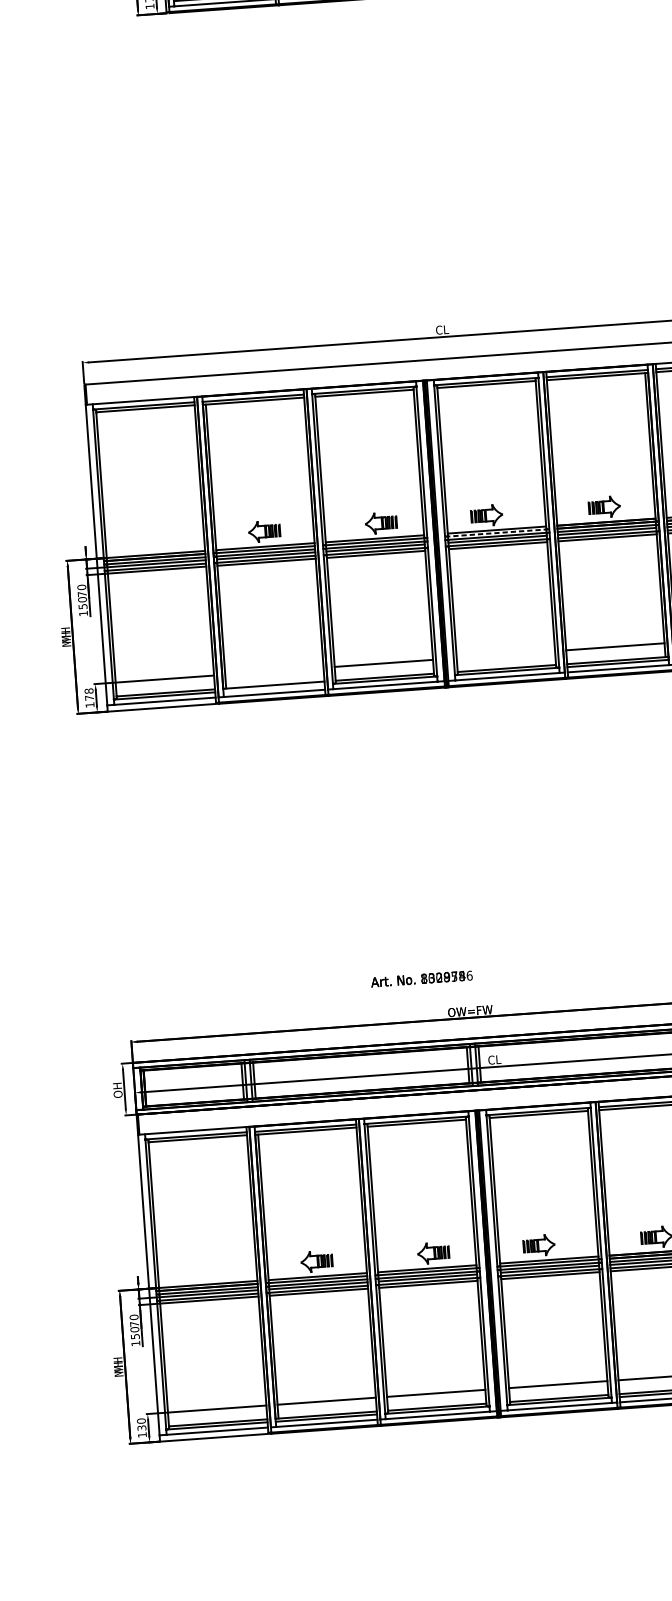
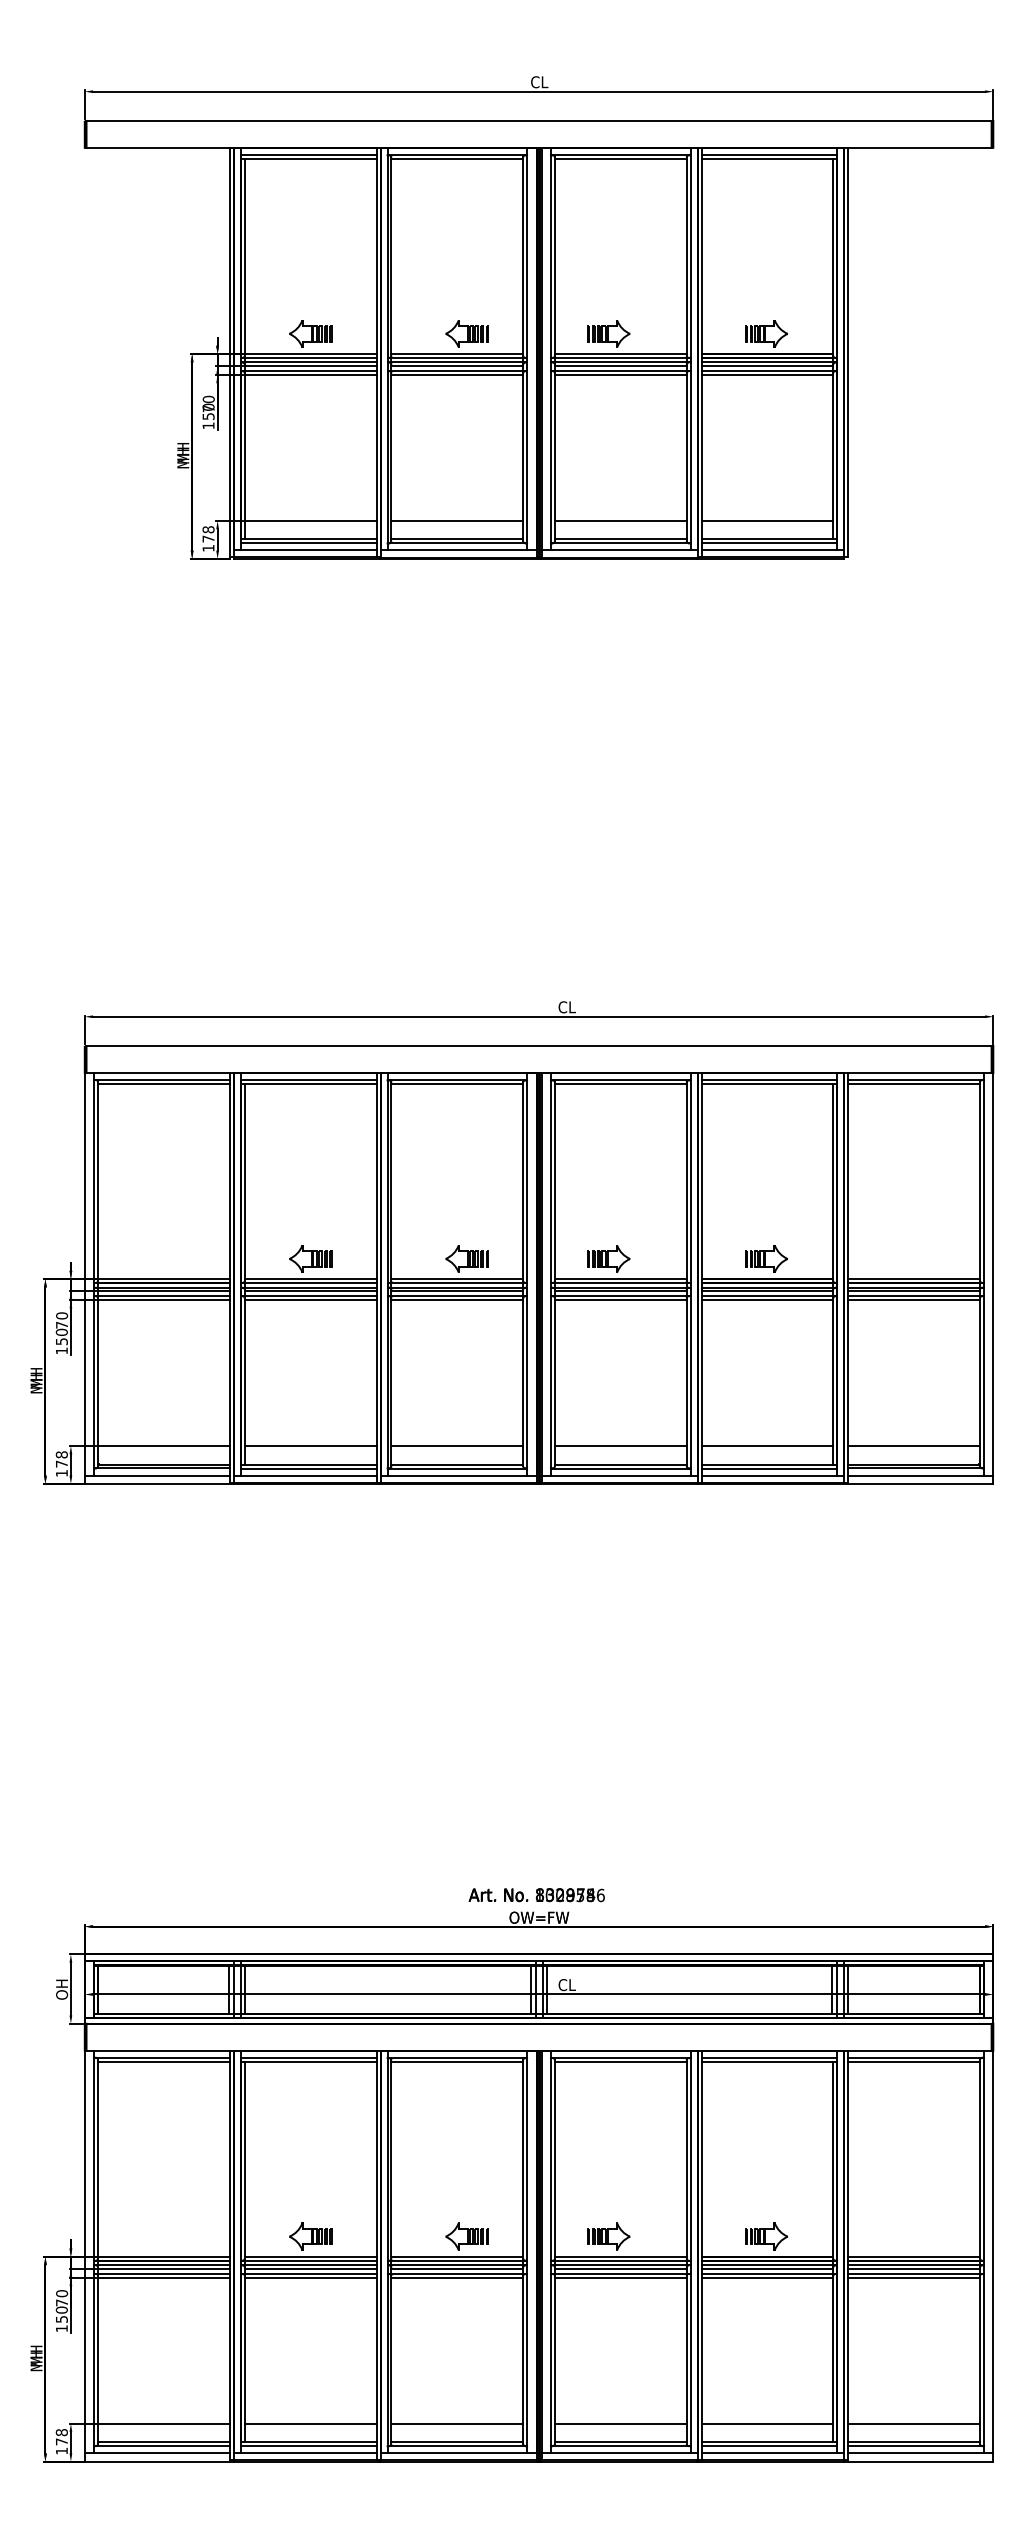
line: (496, 533) -> (620, 1283), dashed -> solid
line: (505, 655) -> (620, 1446), added
line: (274, 671) -> (310, 1446), added
line: (273, 688) -> (308, 1468), added
text: (421, 979) -> (536, 1895), moved
text: (141, 1424) -> (61, 2437), 130 -> 178

